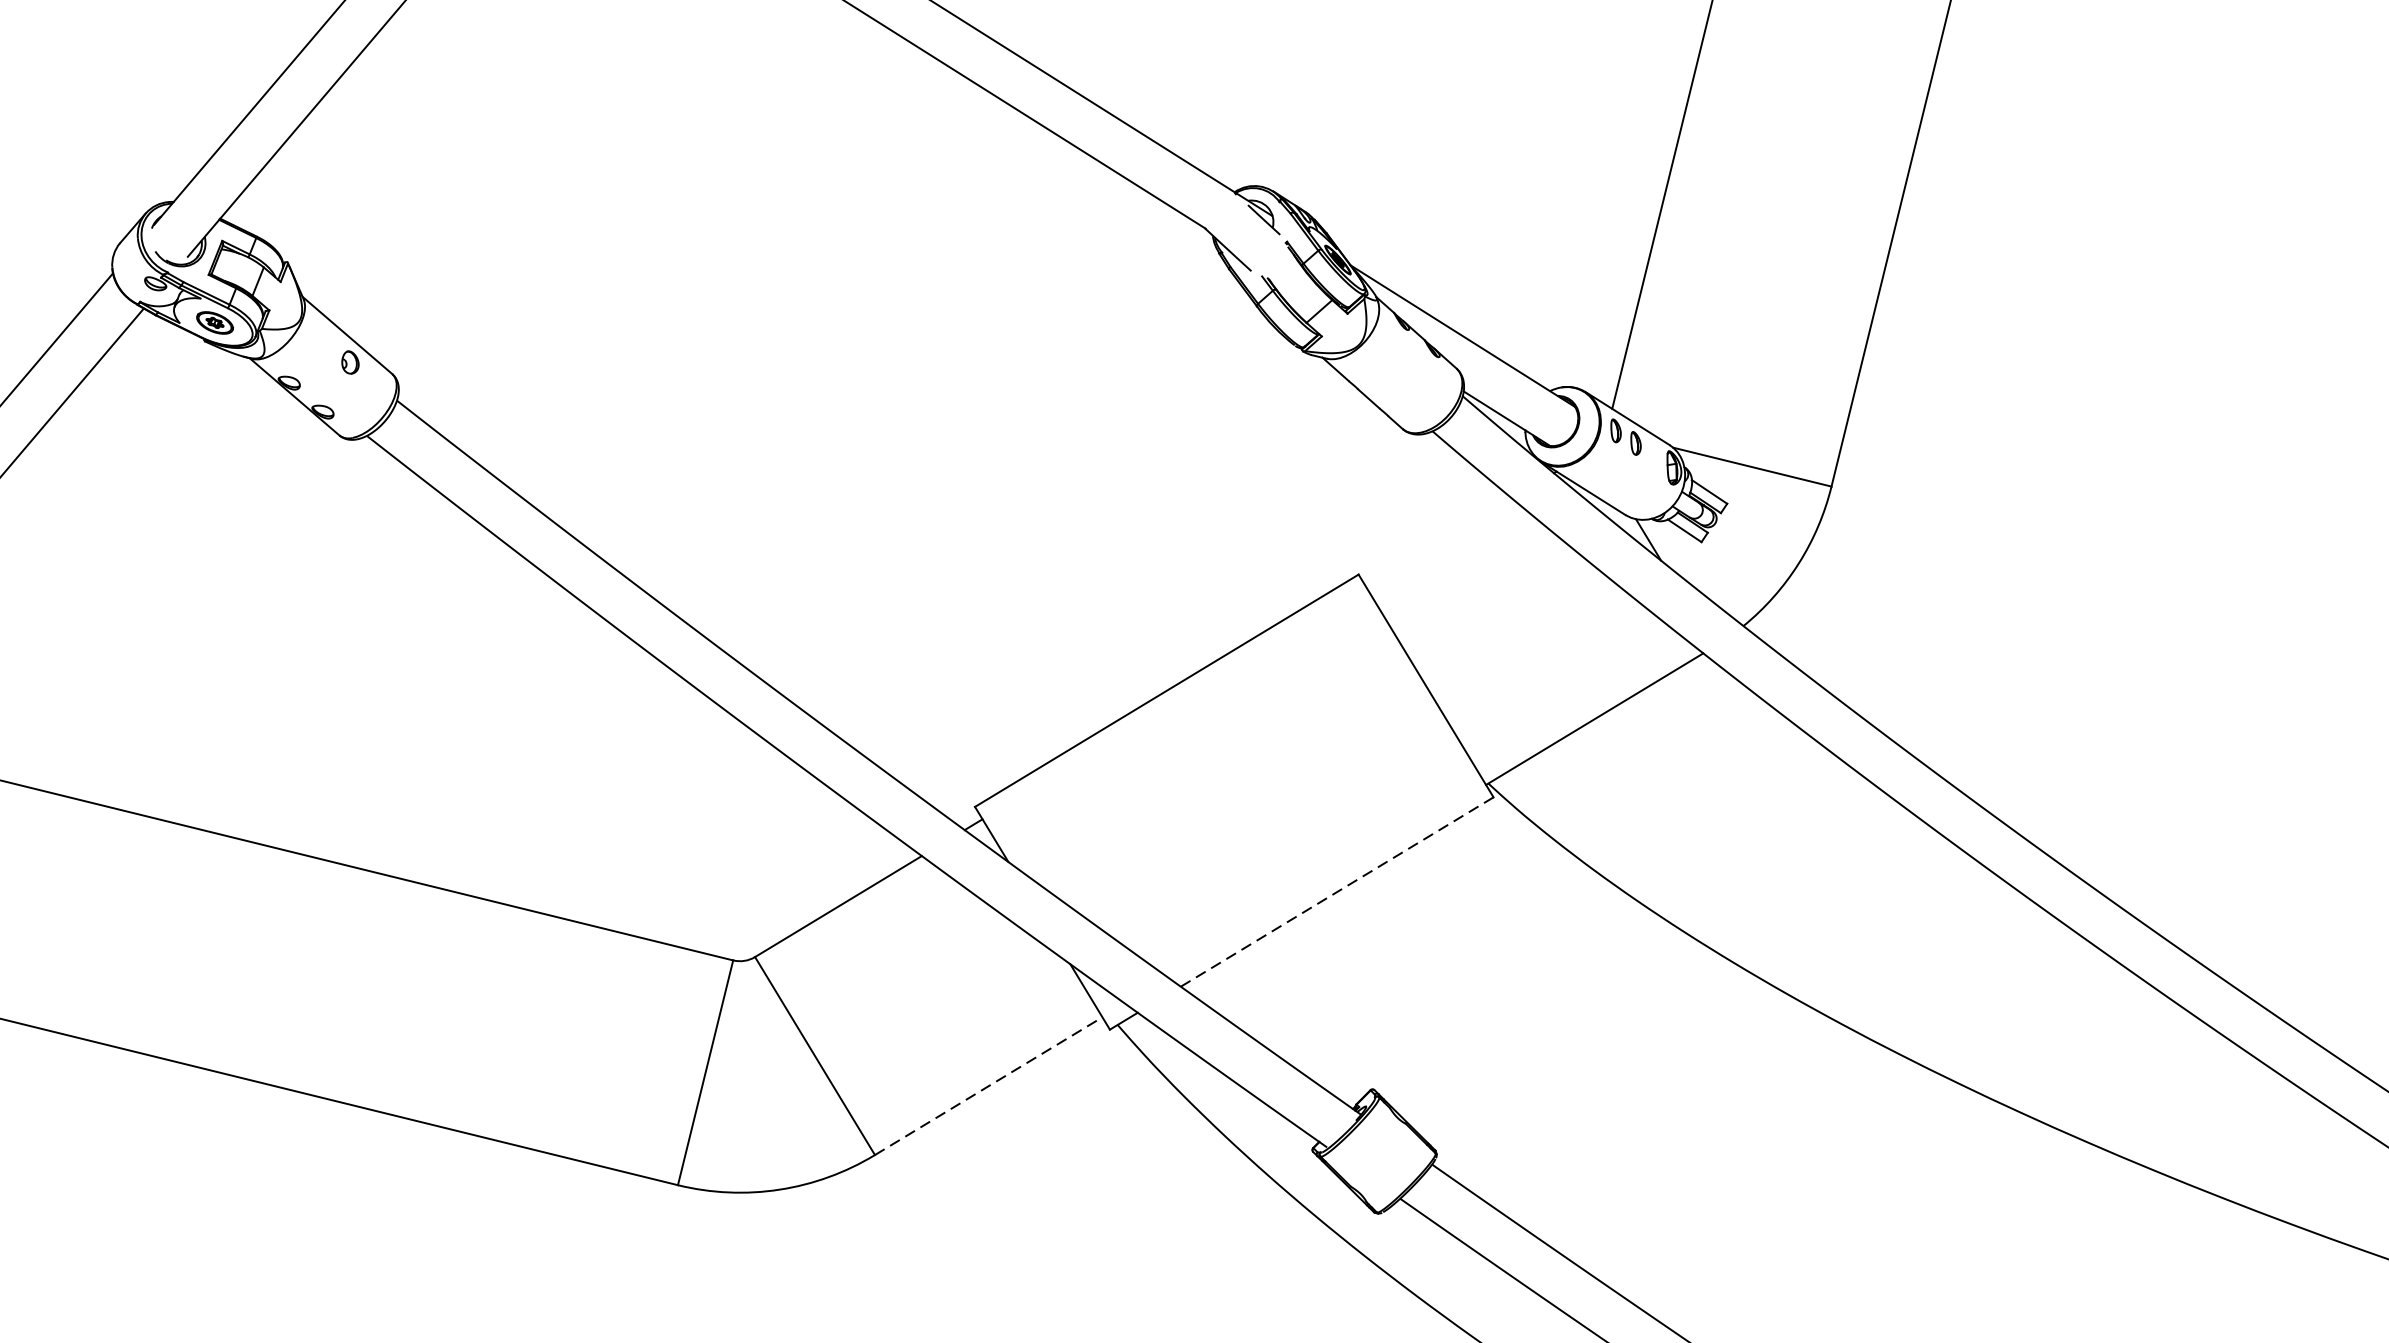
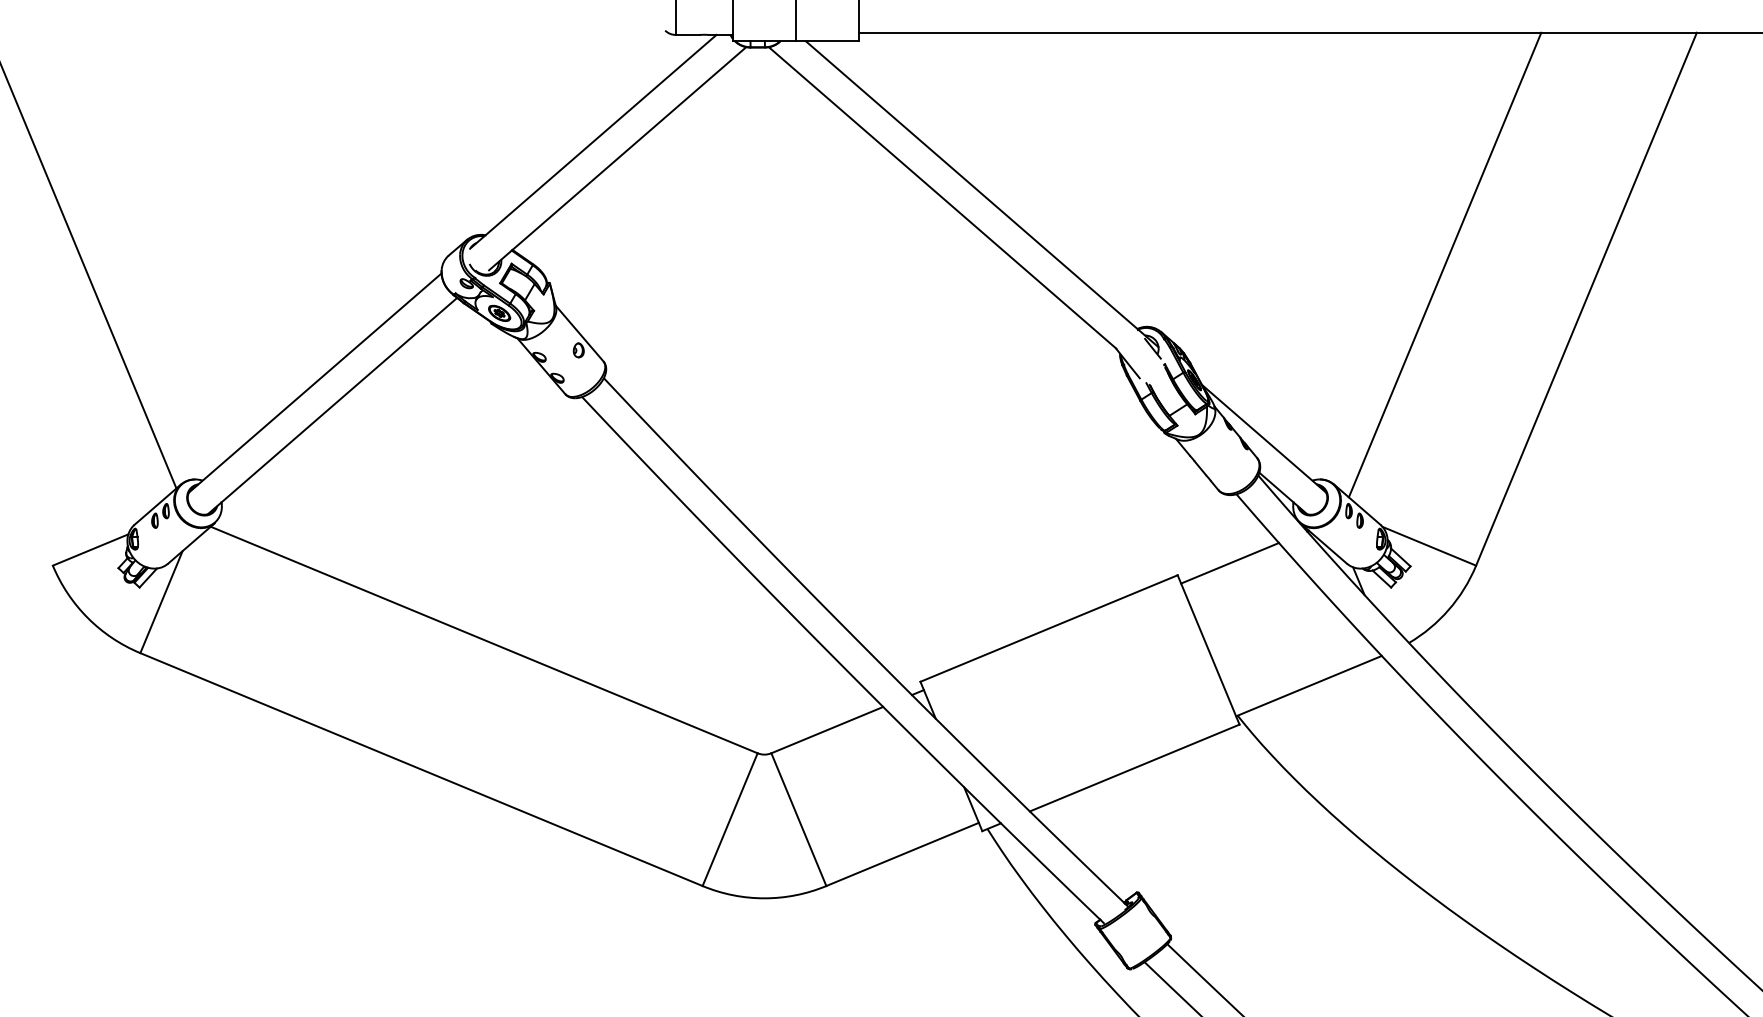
line: (1439, 543) -> (1230, 563), added
line: (1338, 890) -> (1135, 767), dashed -> solid
line: (988, 1086) -> (902, 854), dashed -> solid

